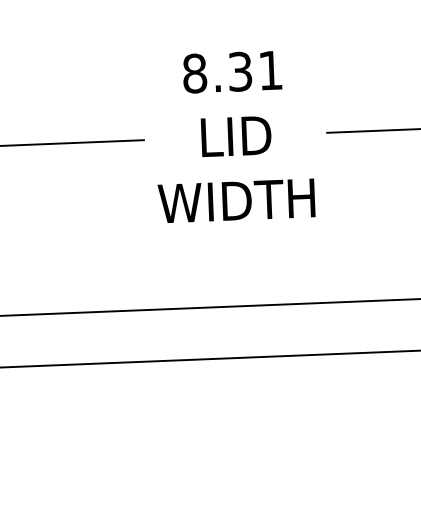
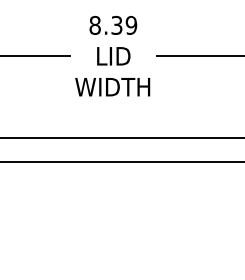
text: (270, 68) -> (131, 24), 8.31 -> 8.39

